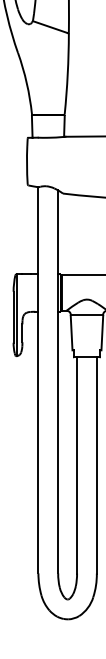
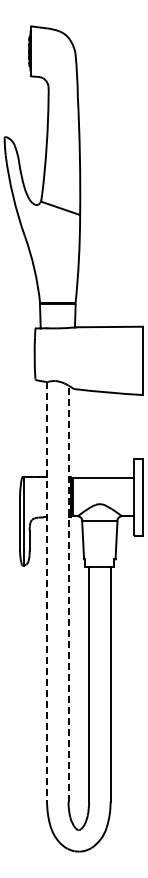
line: (38, 379) -> (47, 591), solid -> dashed
line: (58, 381) -> (68, 593), solid -> dashed

